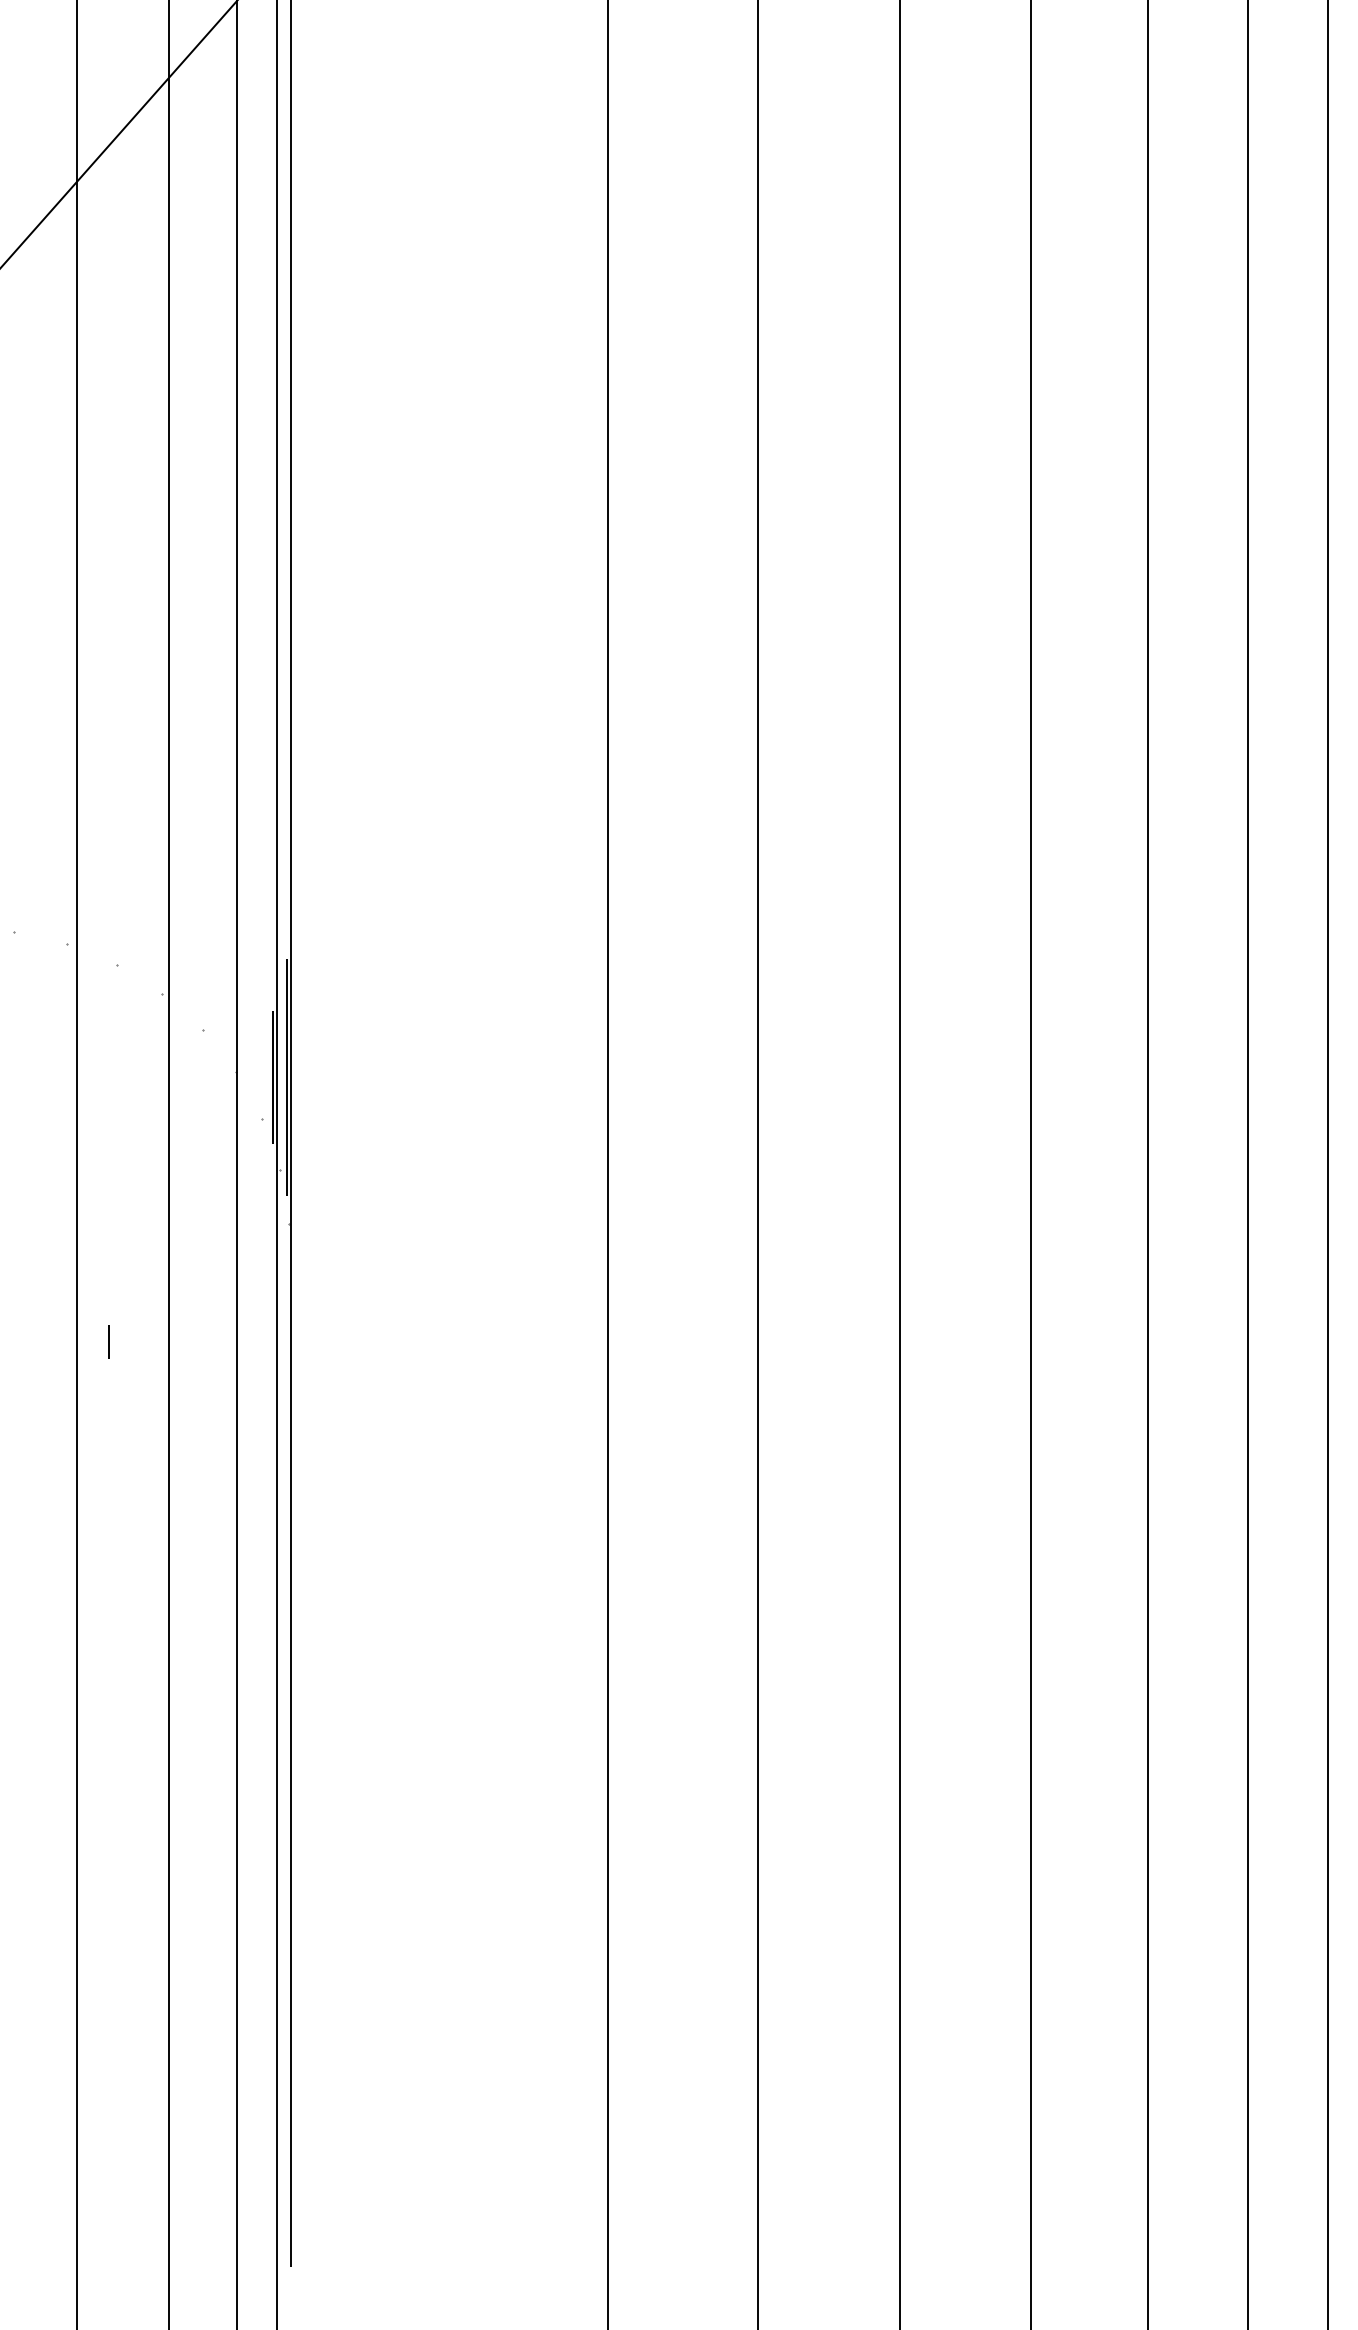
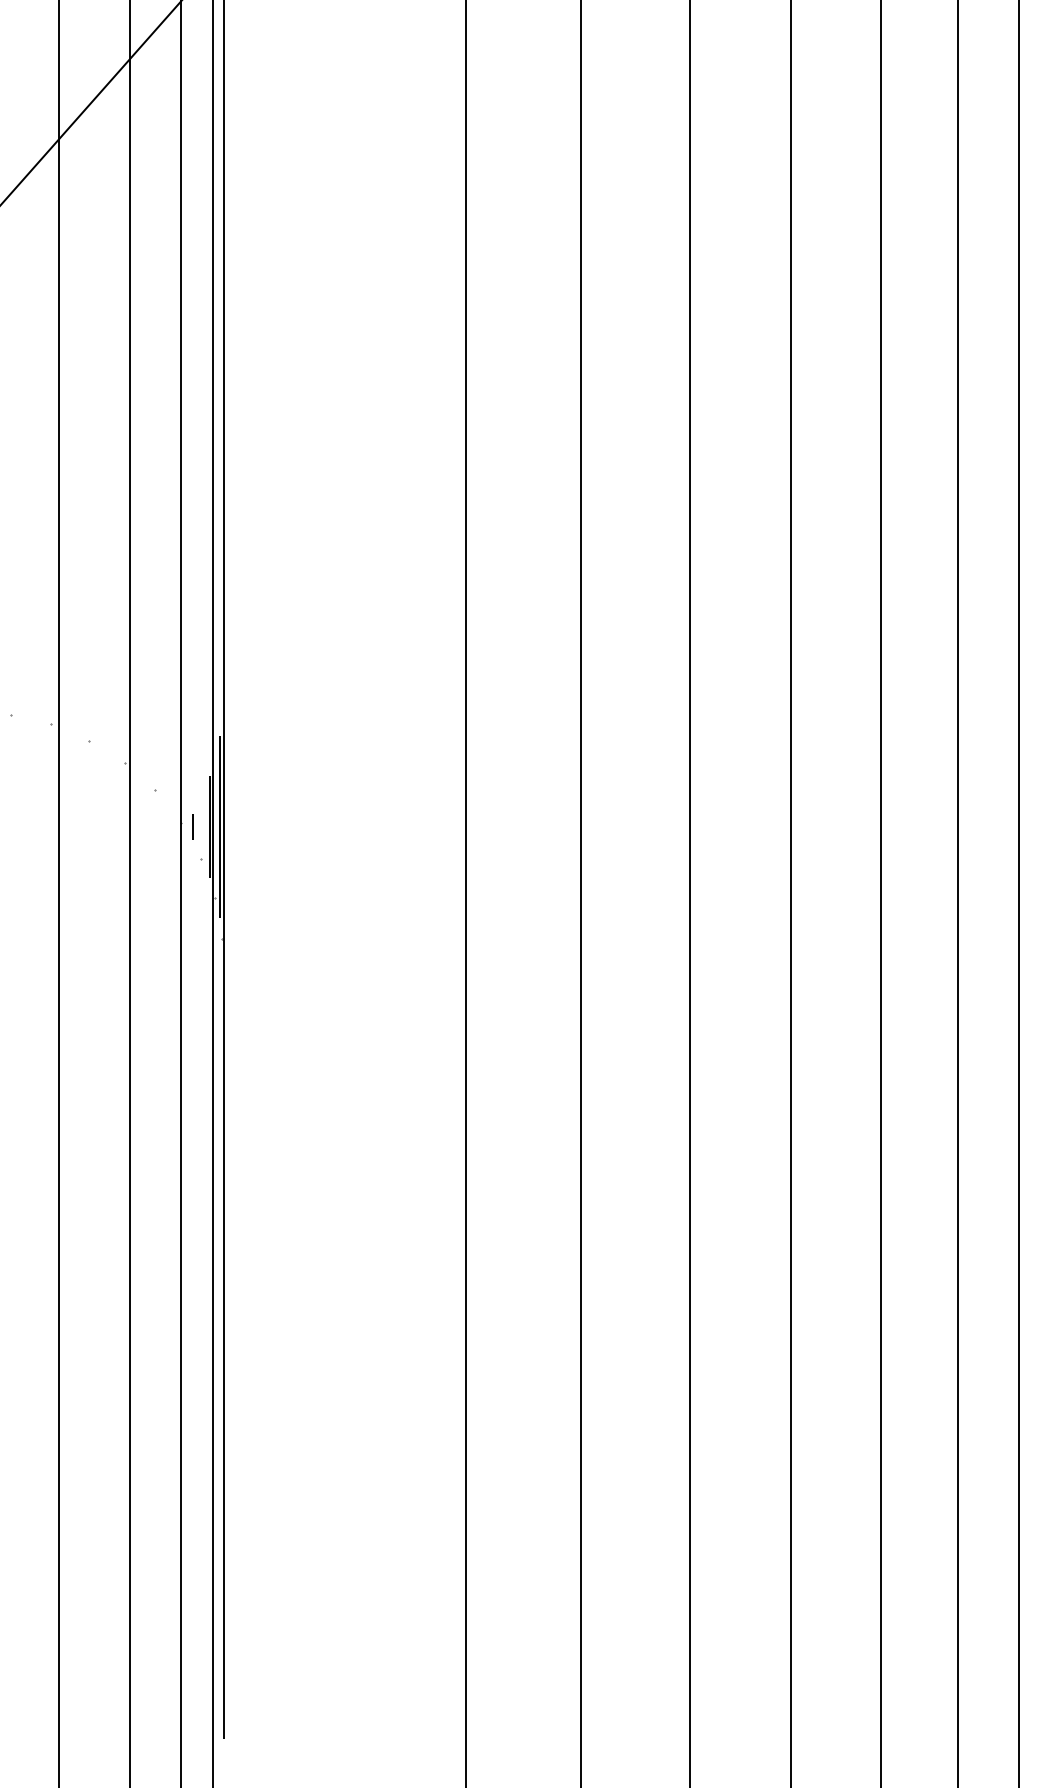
line: (108, 1341) -> (192, 826), moved

